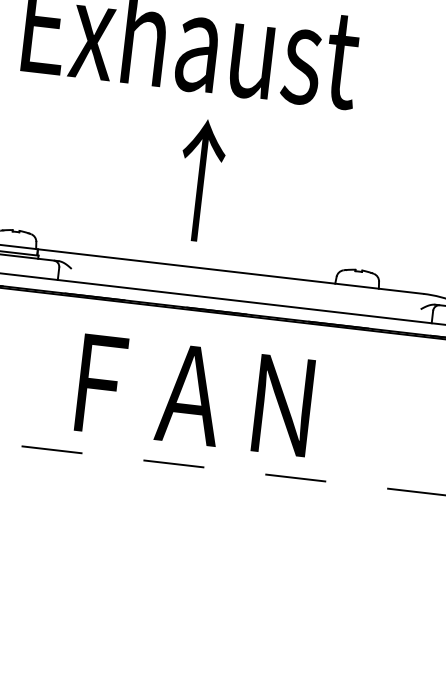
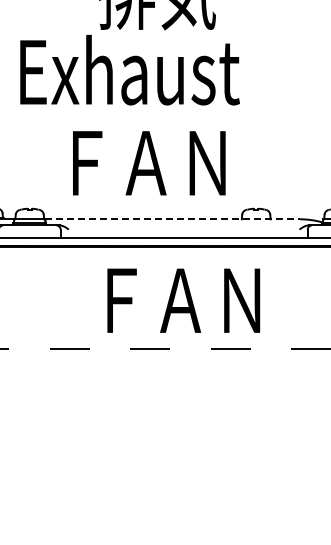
text: (205, 181) -> (149, 162), ↑ -> ＦＡＮ
line: (231, 272) -> (173, 219), solid -> dashed
text: (194, 394) -> (183, 300), moved

